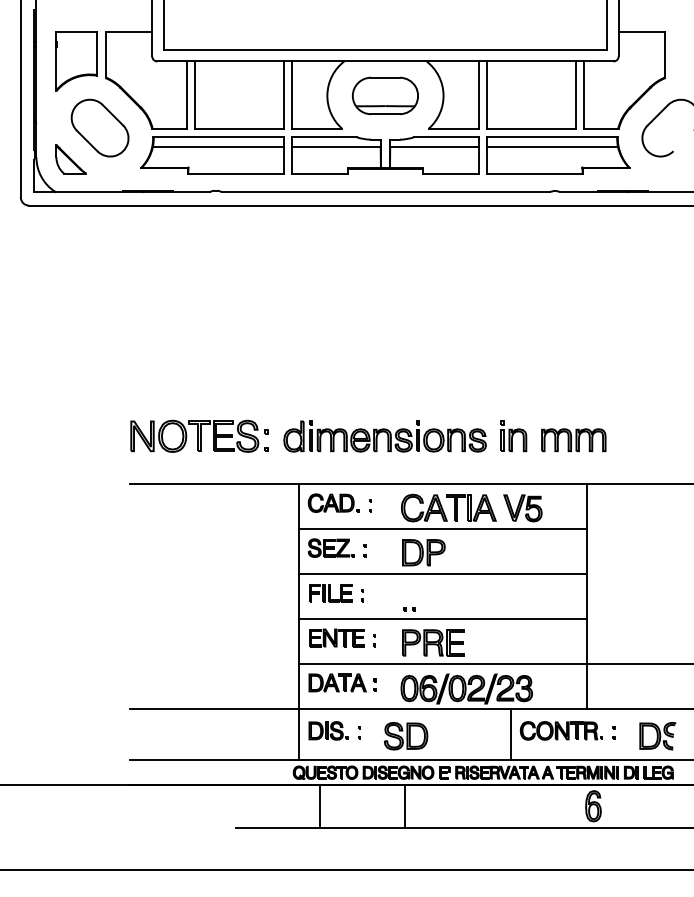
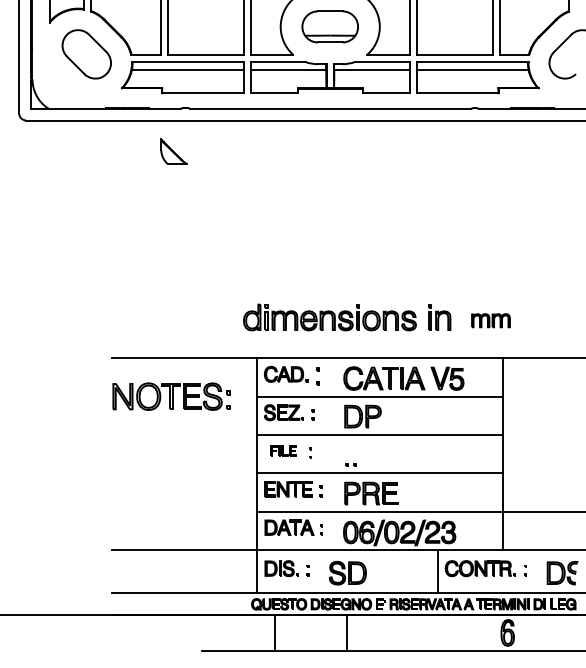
part: (70, 159) -> (173, 151), moved
part: (199, 435) -> (171, 395), moved
part: (573, 440) -> (490, 320), size x0.7
part: (370, 505) -> (317, 376), size x1.6
part: (330, 593) -> (283, 451), size x0.7

